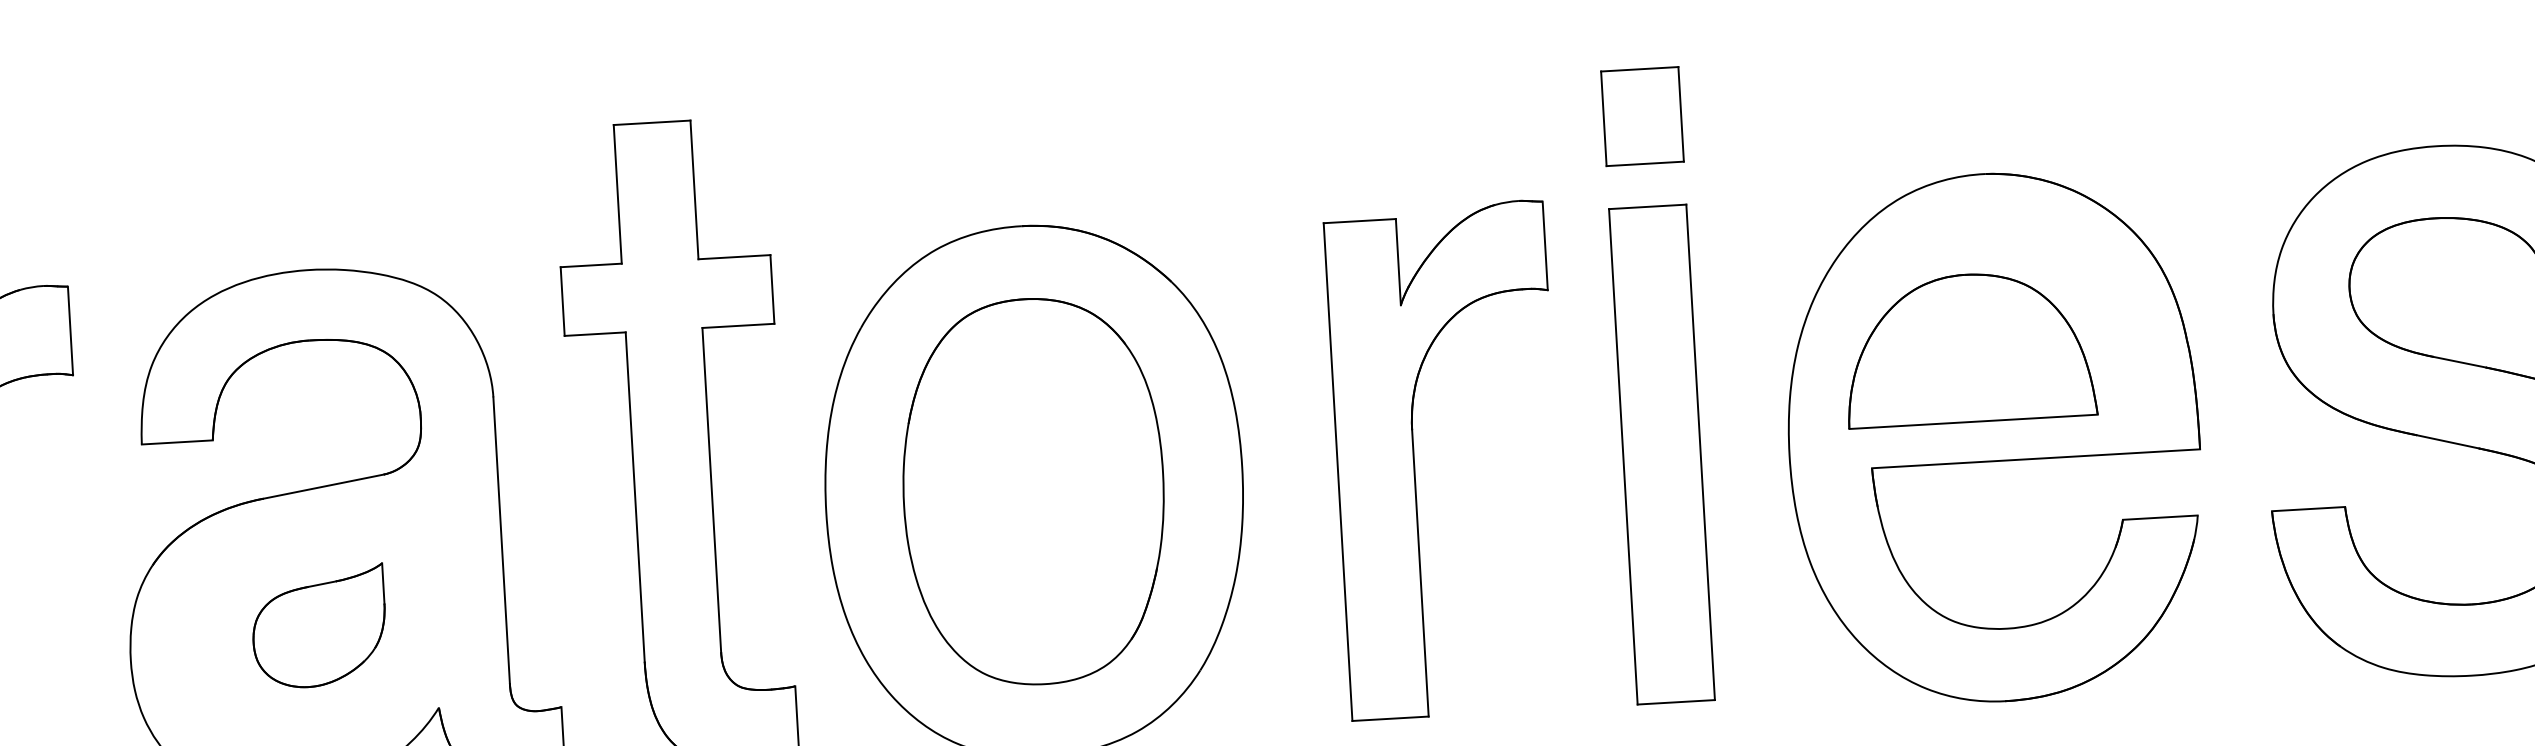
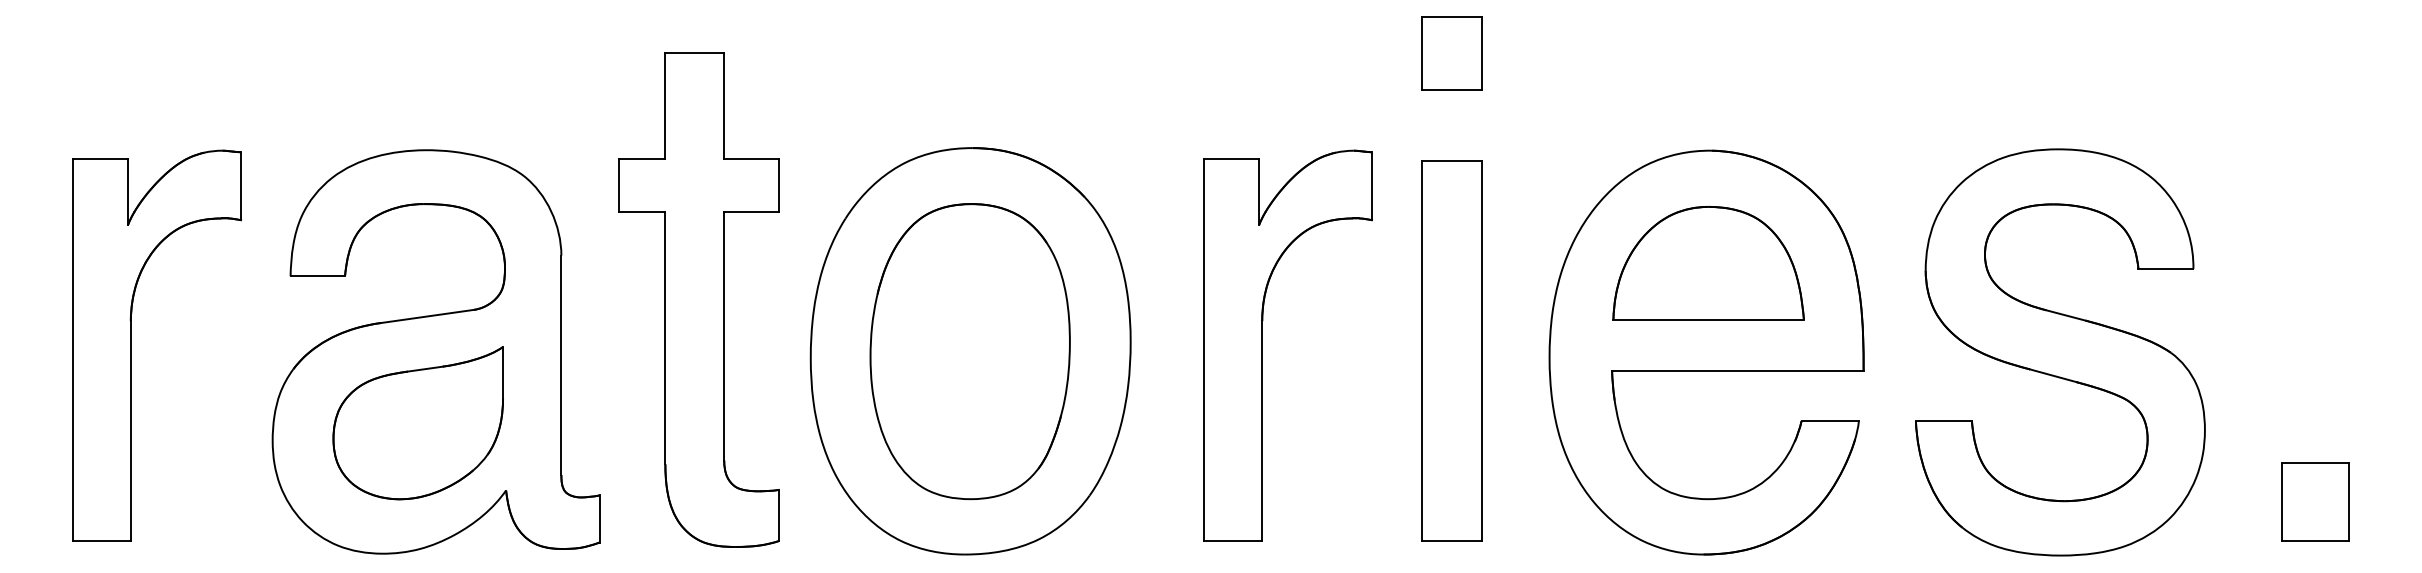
part: (1641, 116) -> (1451, 53), moved
part: (1969, 348) -> (1708, 263), moved
part: (318, 627) -> (417, 423), size x1.67

